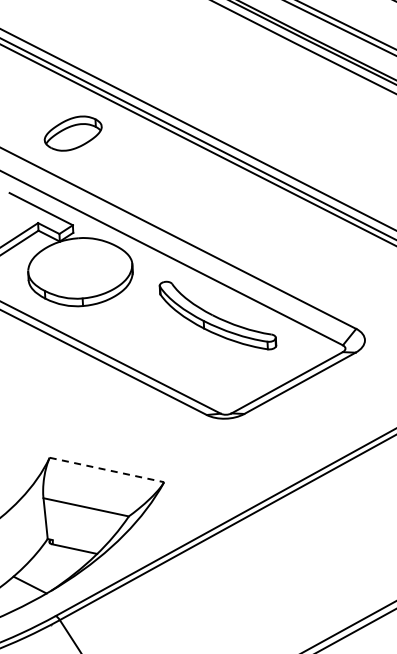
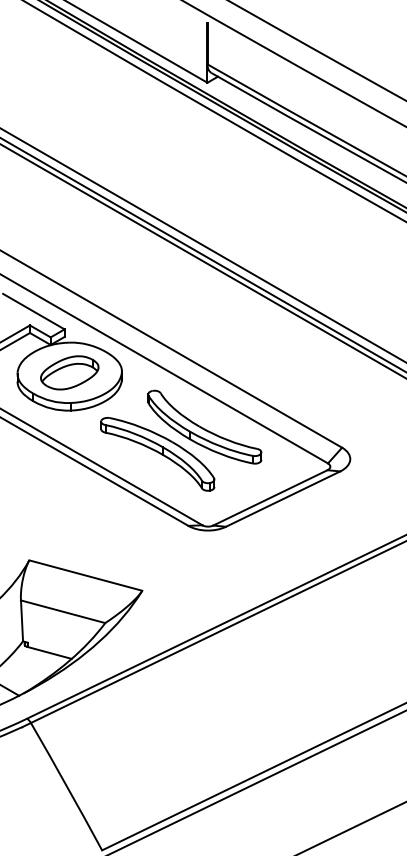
part: (72, 133) -> (69, 372), moved
part: (172, 345) -> (157, 454), added
line: (107, 469) -> (86, 575), dashed -> solid

